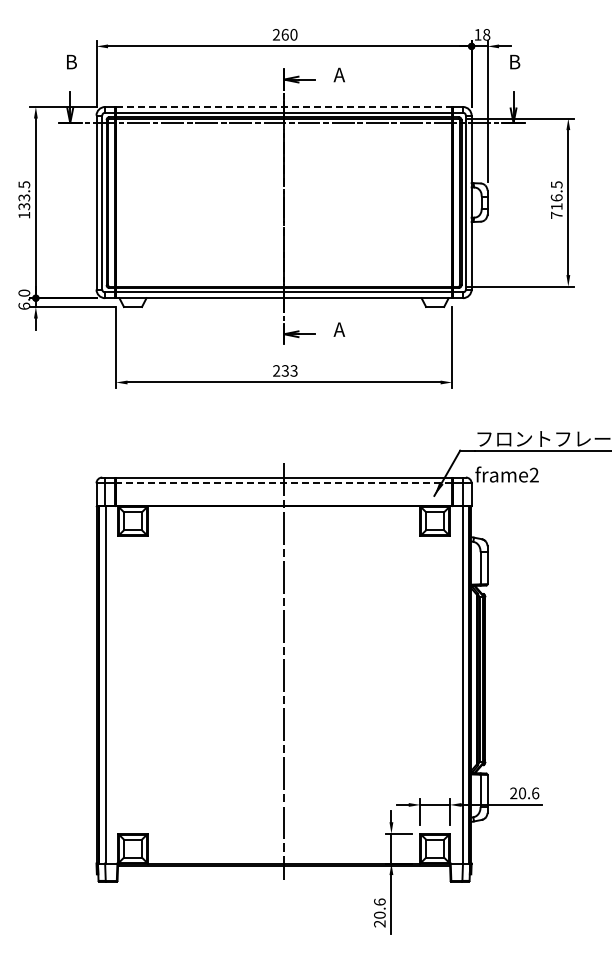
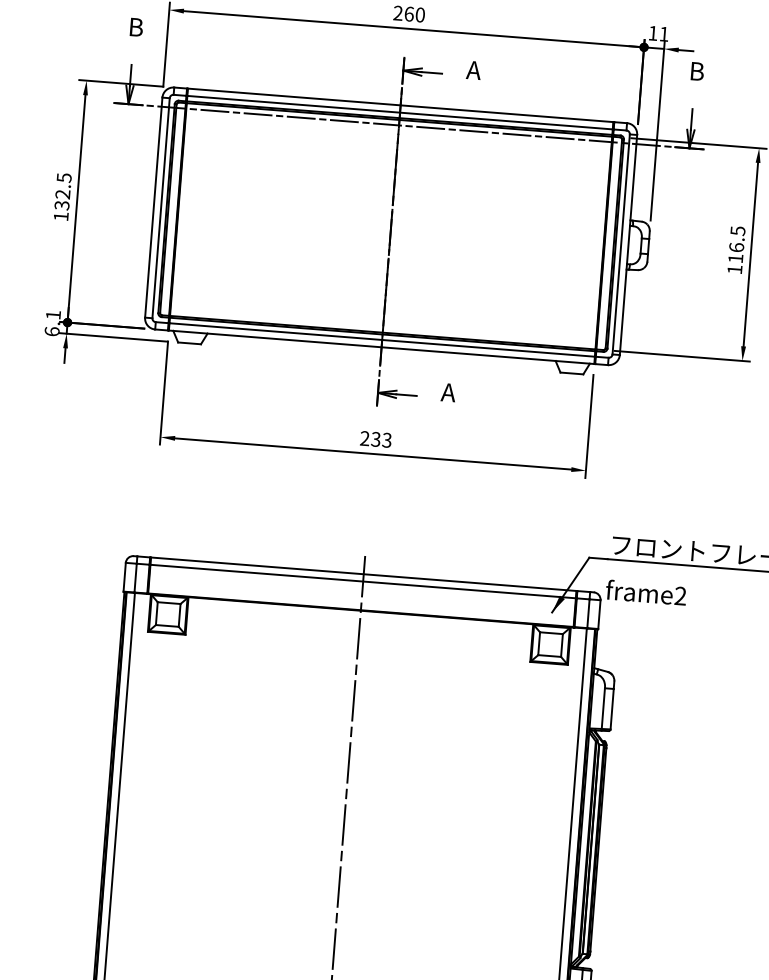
text: (486, 34) -> (664, 33), 18 -> 11
line: (284, 107) -> (401, 106), dashed -> solid
text: (24, 197) -> (63, 194), 133.5 -> 132.5
text: (556, 214) -> (734, 268), 716.5 -> 116.5
text: (24, 292) -> (53, 314), 6.0 -> 6.1
line: (283, 483) -> (362, 581), dashed -> solid

